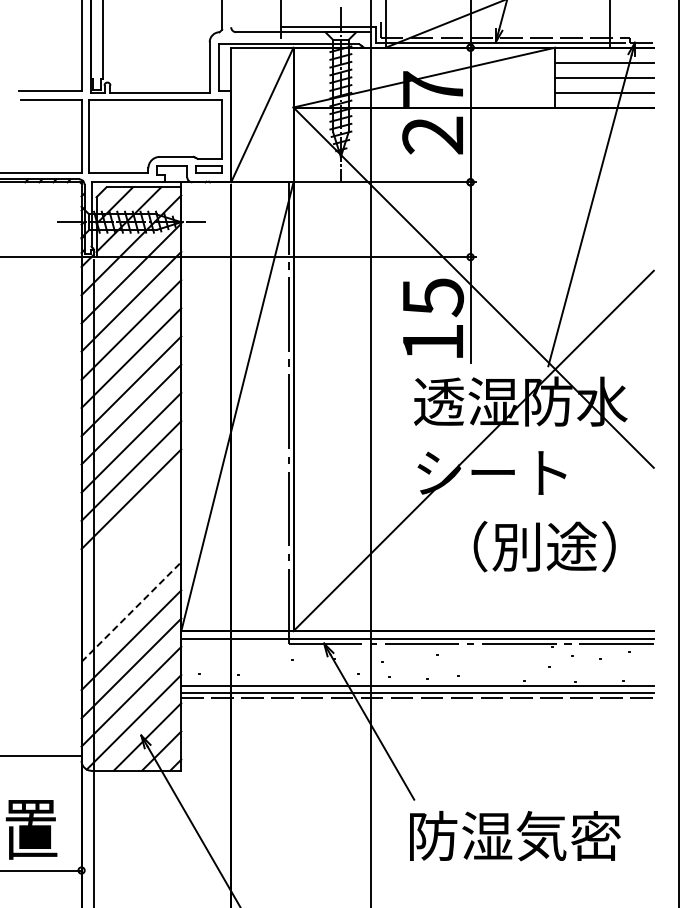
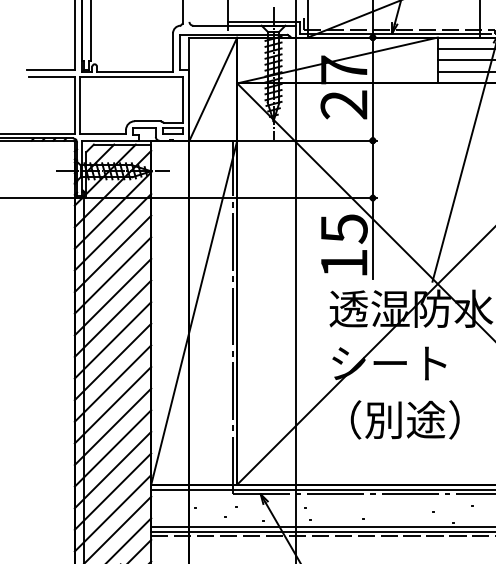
line: (131, 527) -> (113, 405), added
text: (544, 546) -> (405, 419), moved
line: (131, 555) -> (113, 426), added
line: (131, 583) -> (113, 448), added
line: (131, 612) -> (113, 470), dashed -> solid

